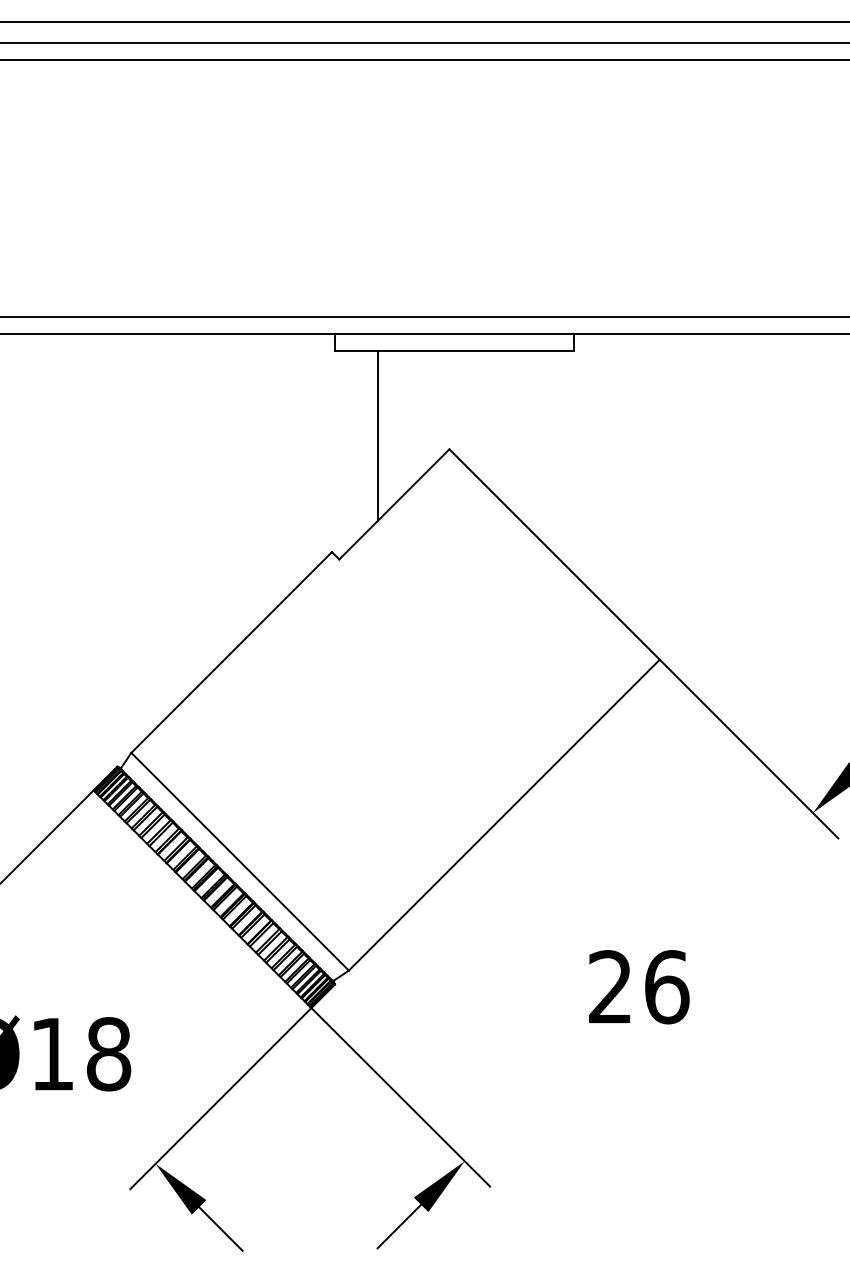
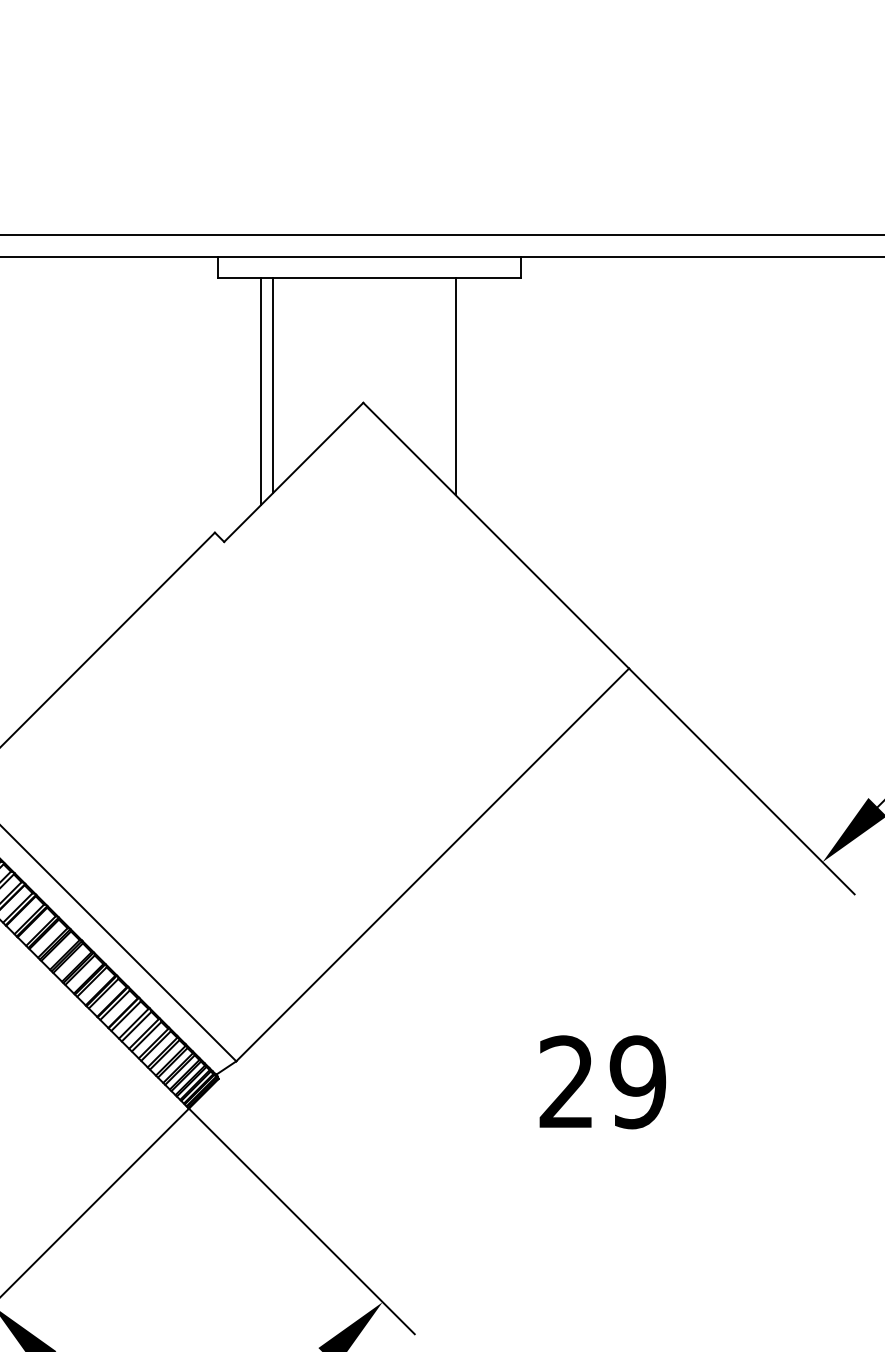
line: (522, 436) -> (455, 386), added
line: (368, 440) -> (261, 391), added
text: (666, 987) -> (637, 1082), 26 -> 29

